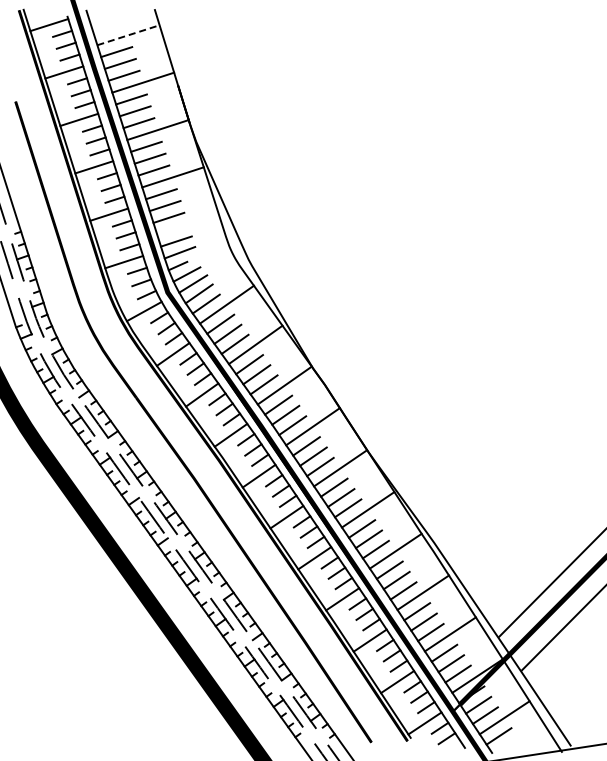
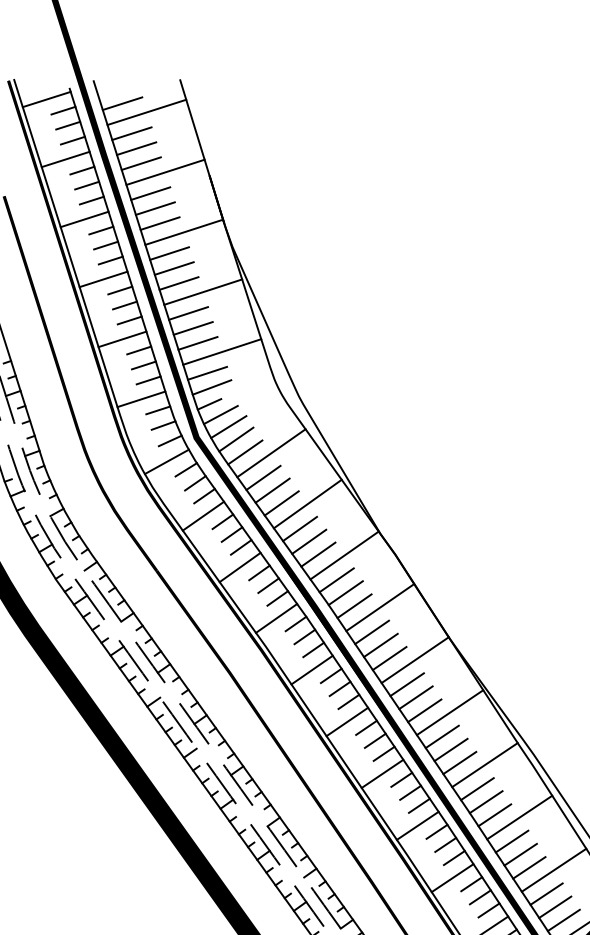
line: (108, 28) -> (121, 103), added
line: (128, 35) -> (146, 112), dashed -> solid
line: (187, 224) -> (221, 351), added

